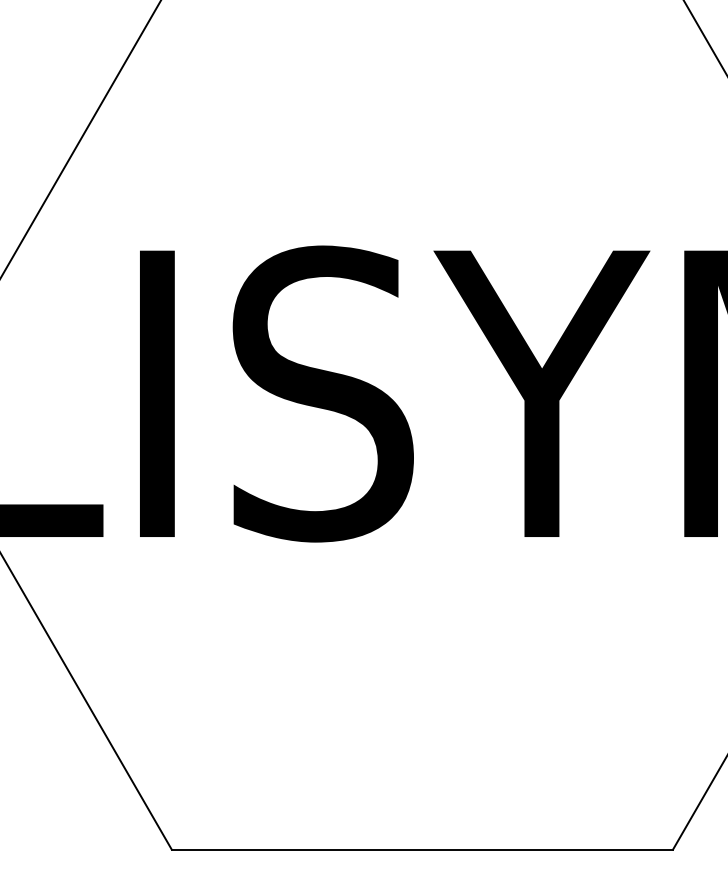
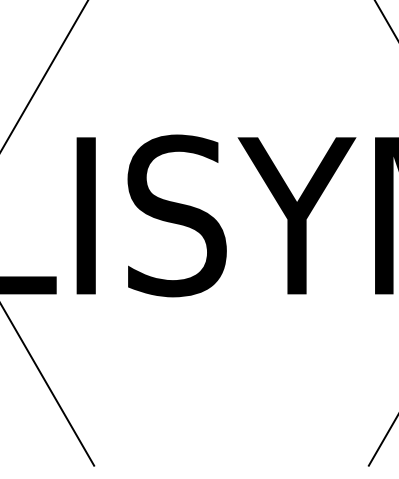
line: (422, 849) -> (231, 465), removed

